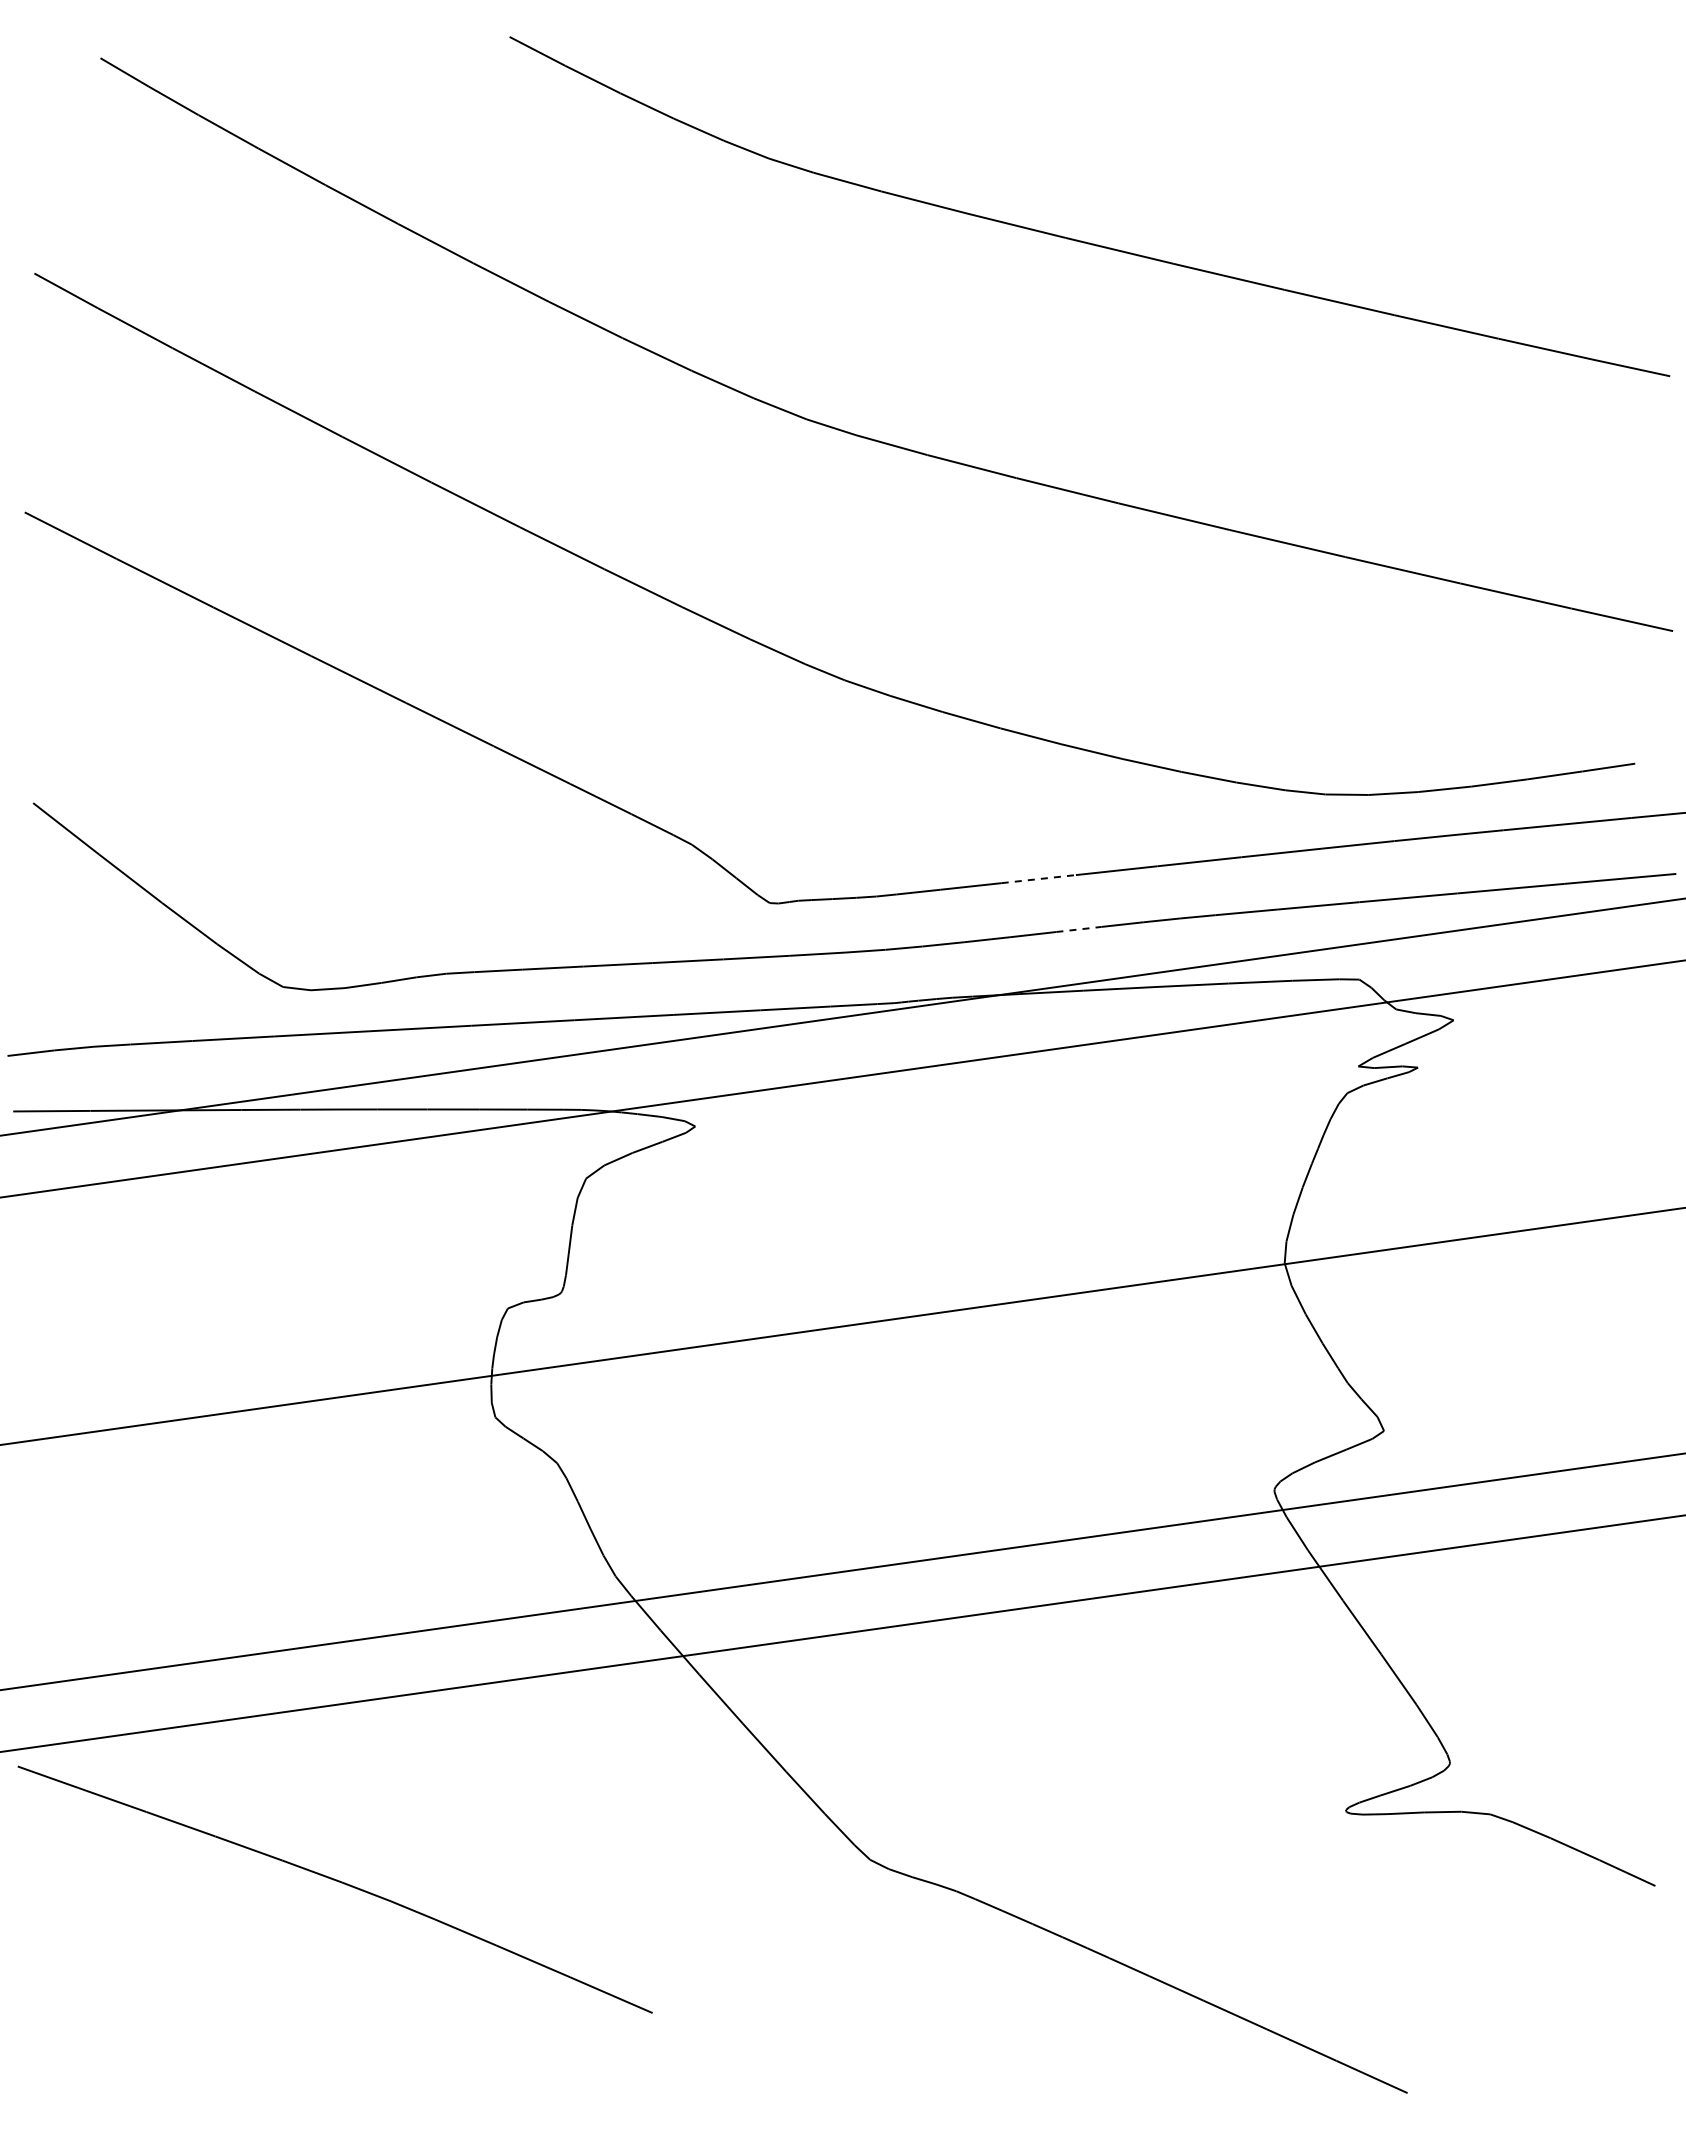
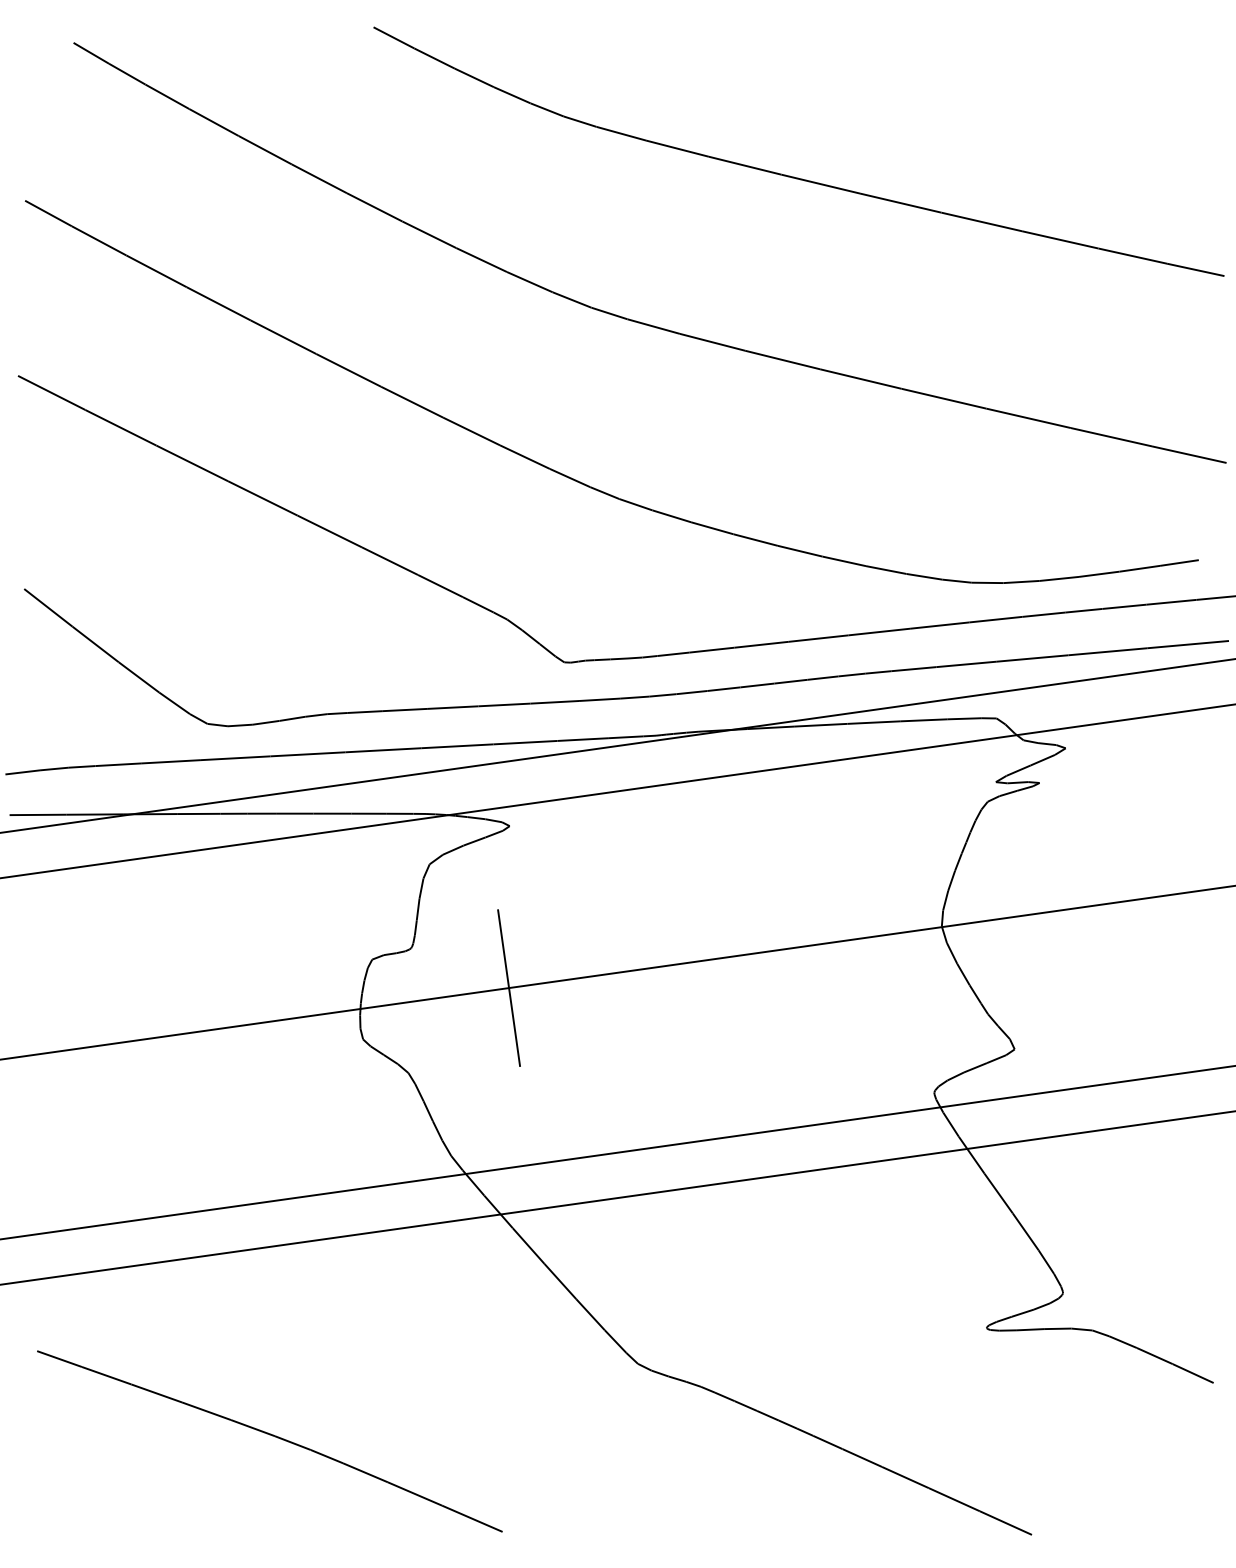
line: (1039, 879) -> (762, 645), dashed -> solid
line: (1079, 929) -> (791, 681), dashed -> solid
line: (694, 1347) -> (509, 988), added
part: (338, 1882) -> (272, 1436), moved

